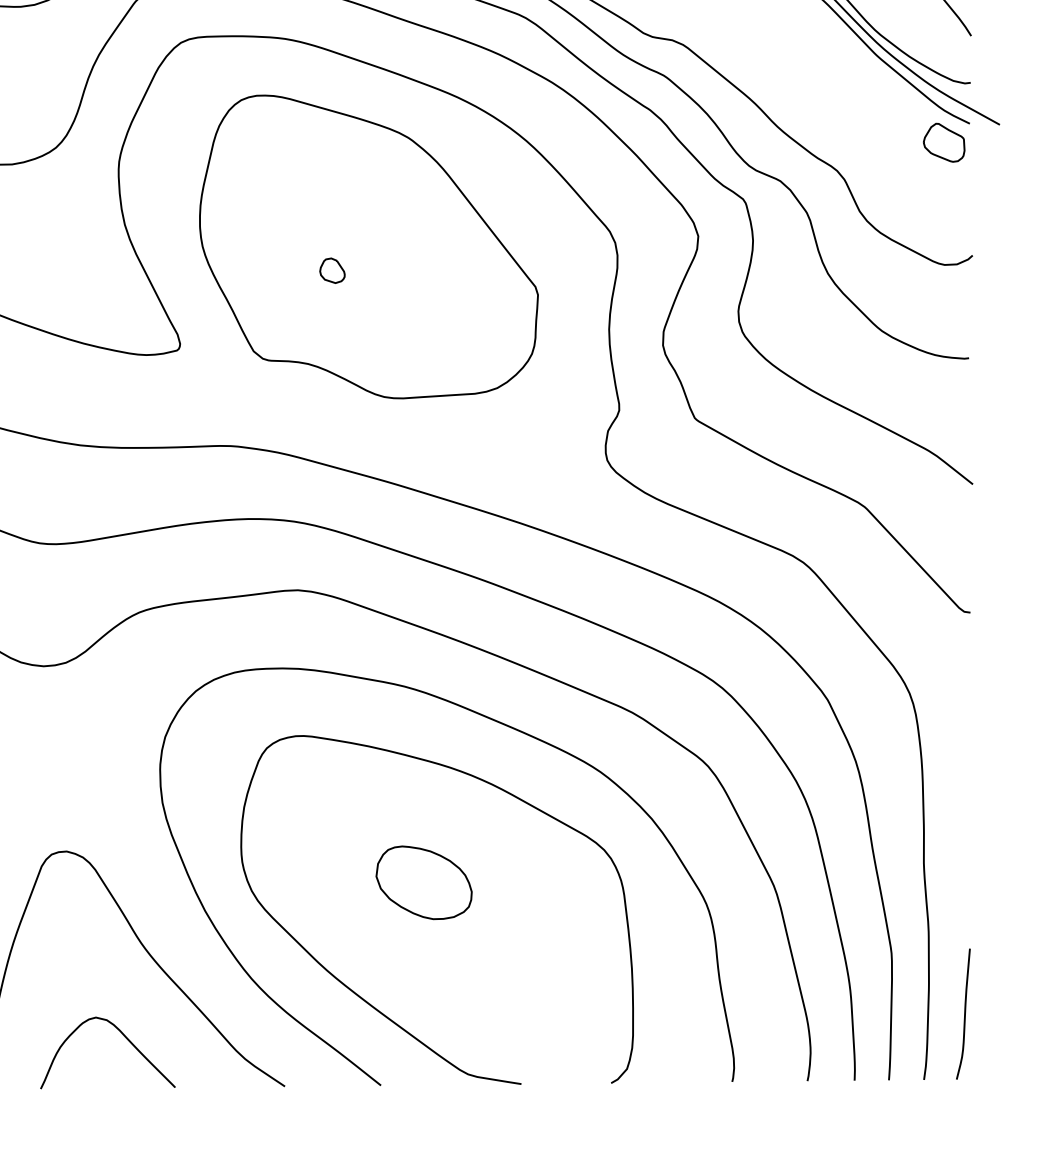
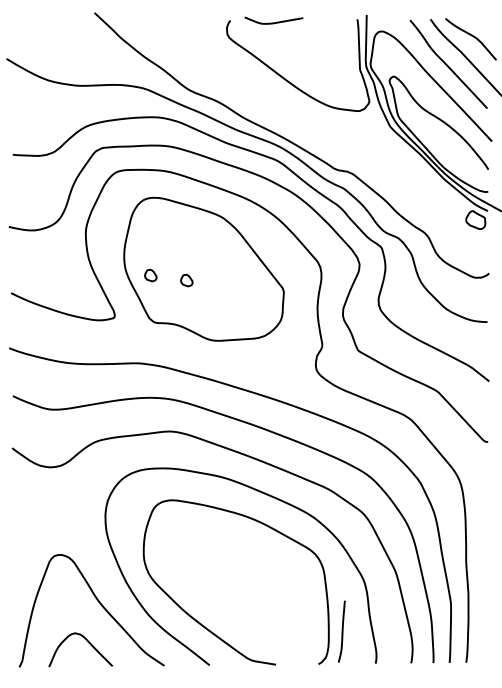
part: (255, 260) -> (150, 275), added
part: (422, 882) -> (229, 569), removed
curve: (962, 1013) -> (341, 631), moved

